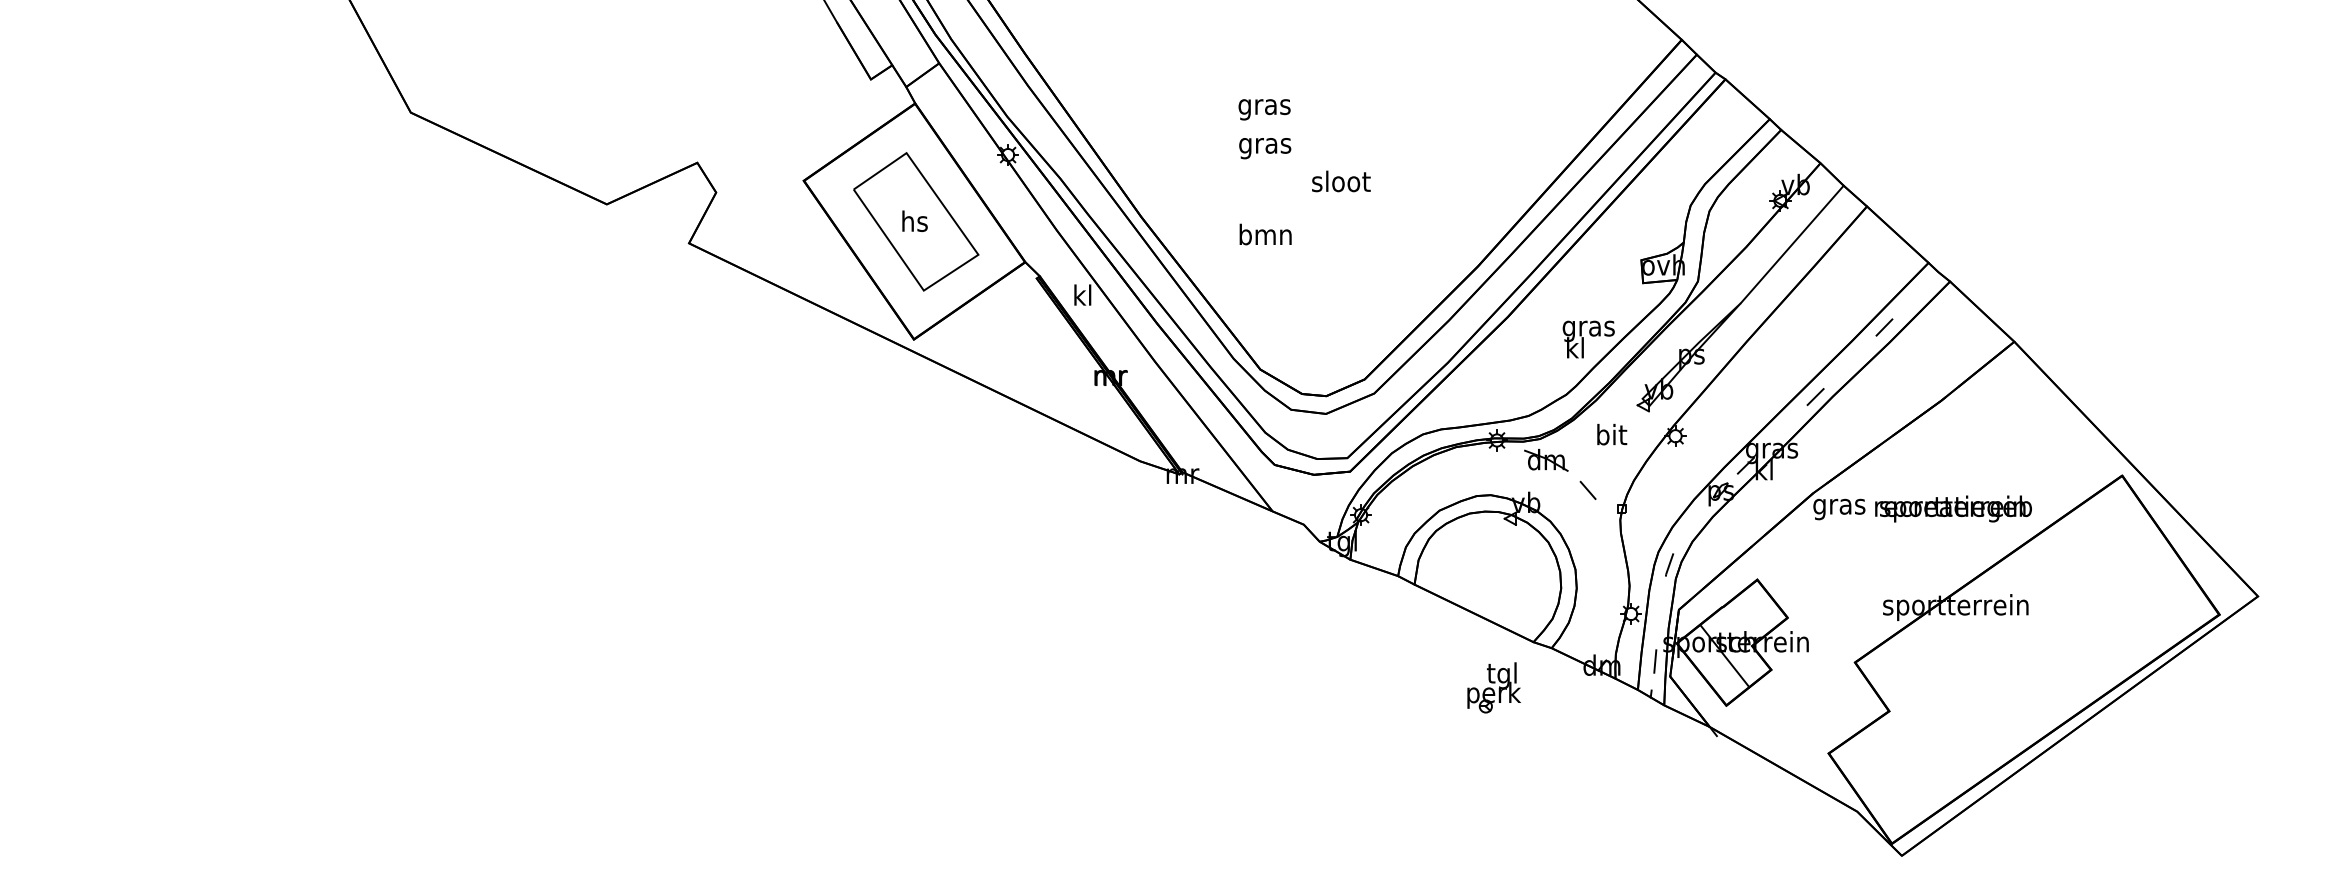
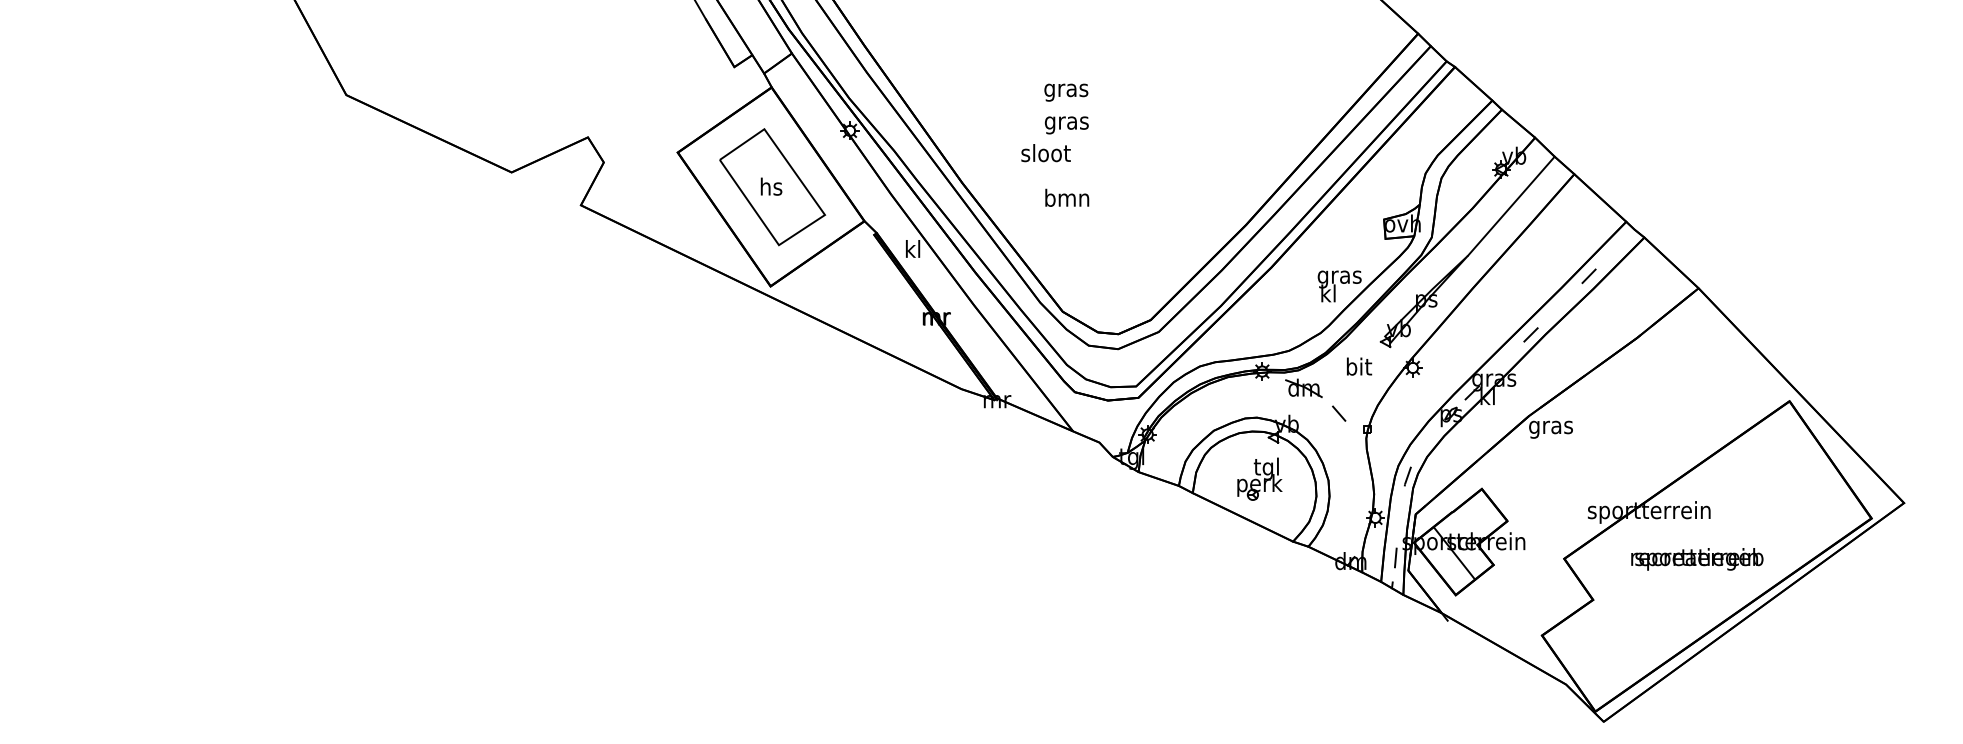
text: (1340, 181) -> (1045, 153), moved
text: (1953, 509) -> (1697, 559), moved
part: (1493, 687) -> (1259, 478), moved

